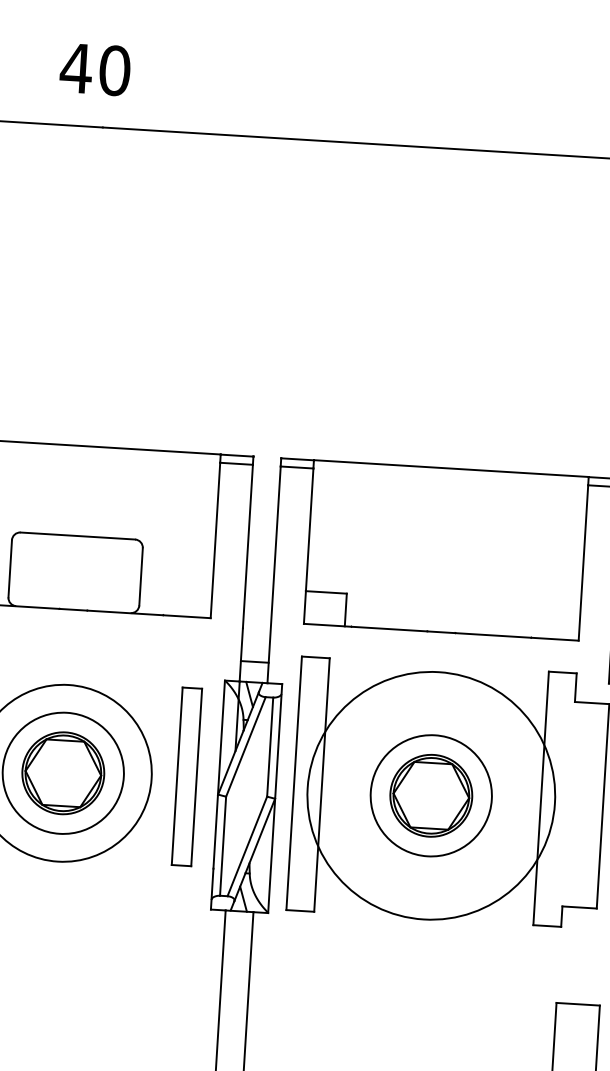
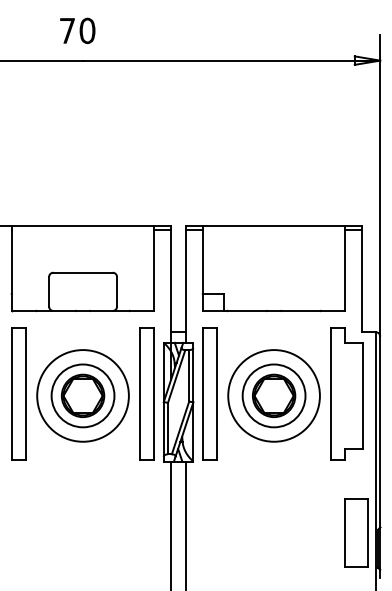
text: (76, 67) -> (67, 30), 40 -> 70
part: (185, 776) -> (146, 393), size x1.43
circle: (430, 794) -> (273, 395), size x0.71

